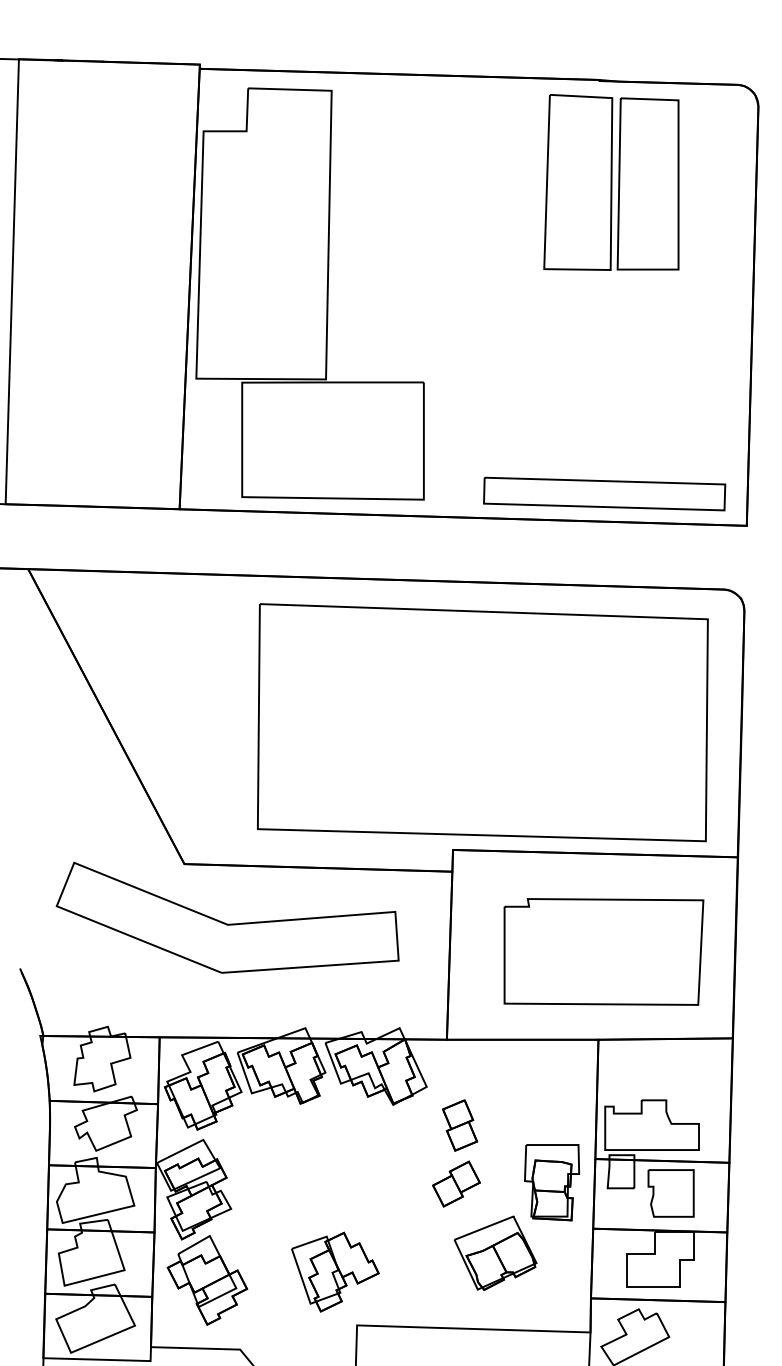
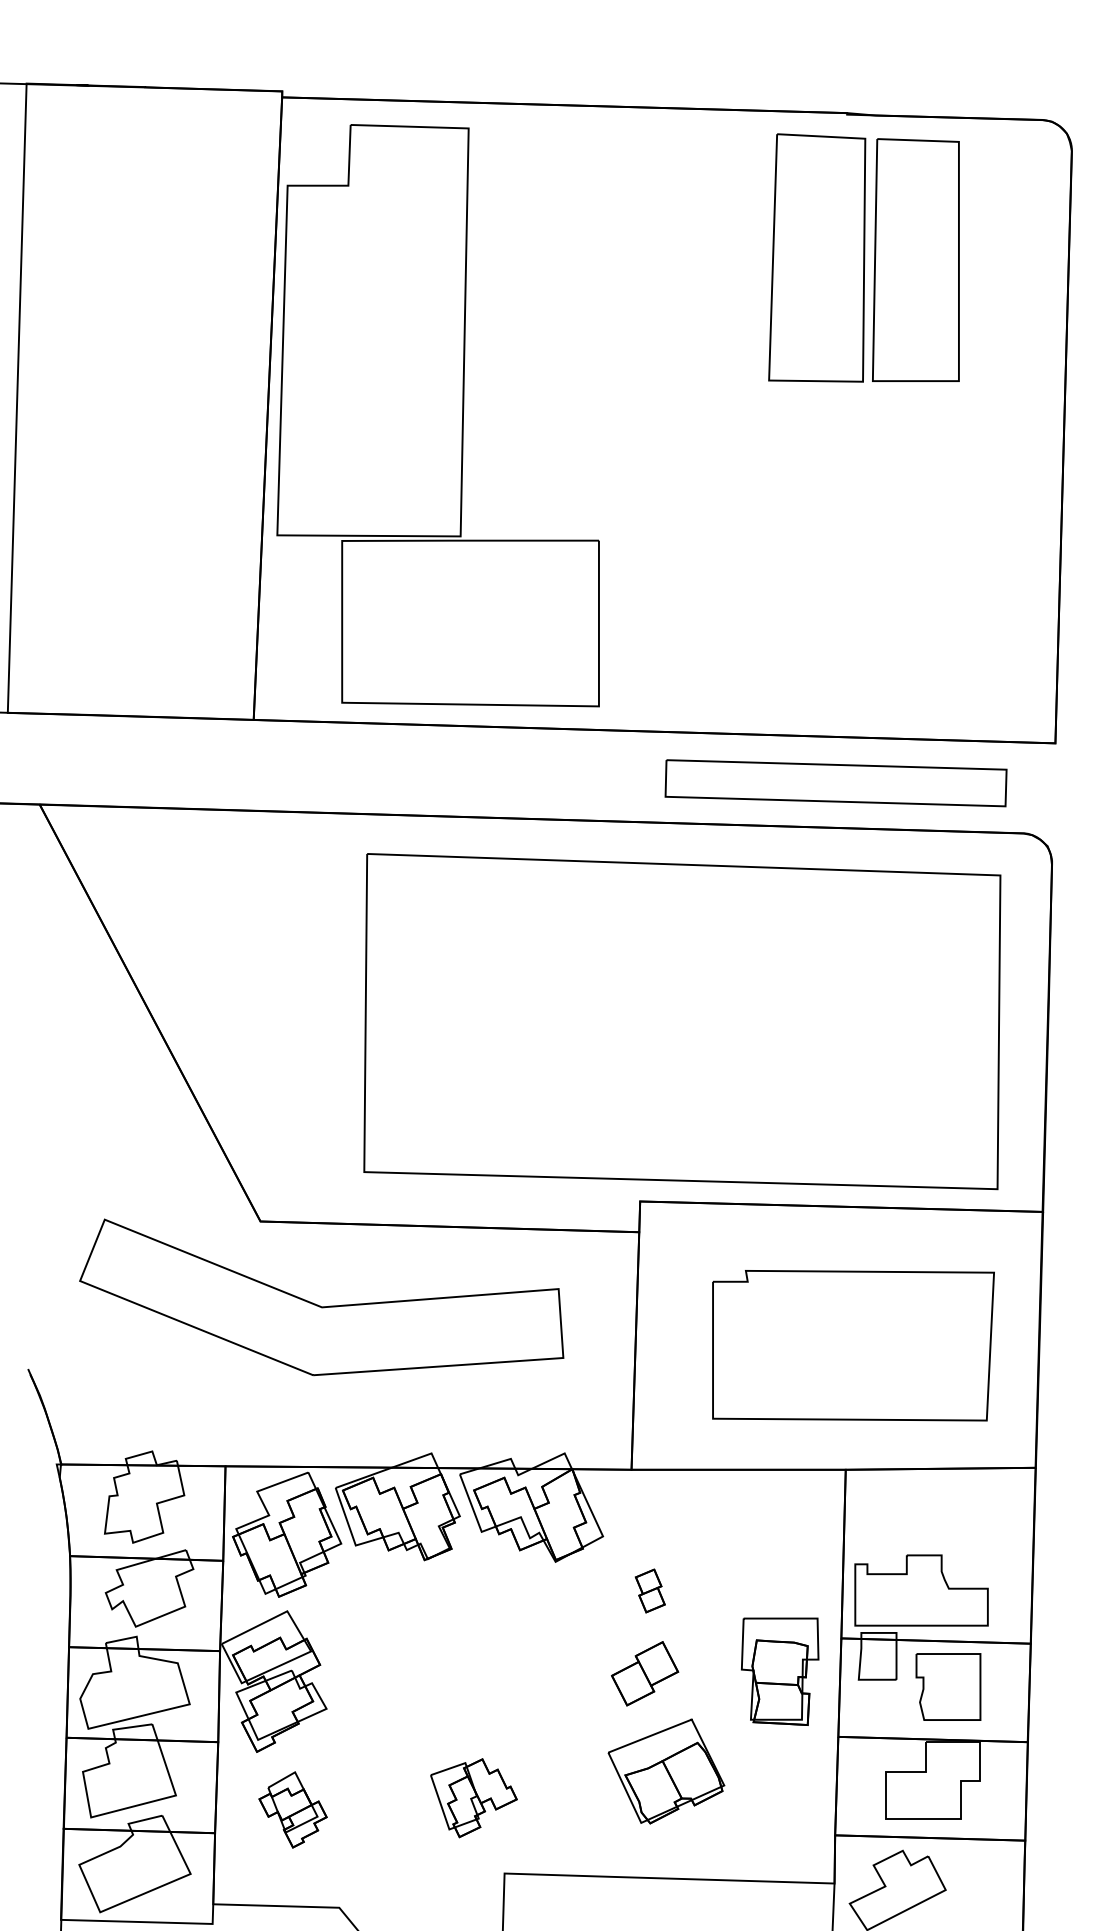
part: (604, 493) -> (835, 782), moved
part: (460, 1125) -> (650, 1590), size x0.6
part: (495, 1252) -> (666, 1770), moved
part: (335, 1271) -> (474, 1797), size x0.7
part: (207, 1280) -> (293, 1810), size x0.6

